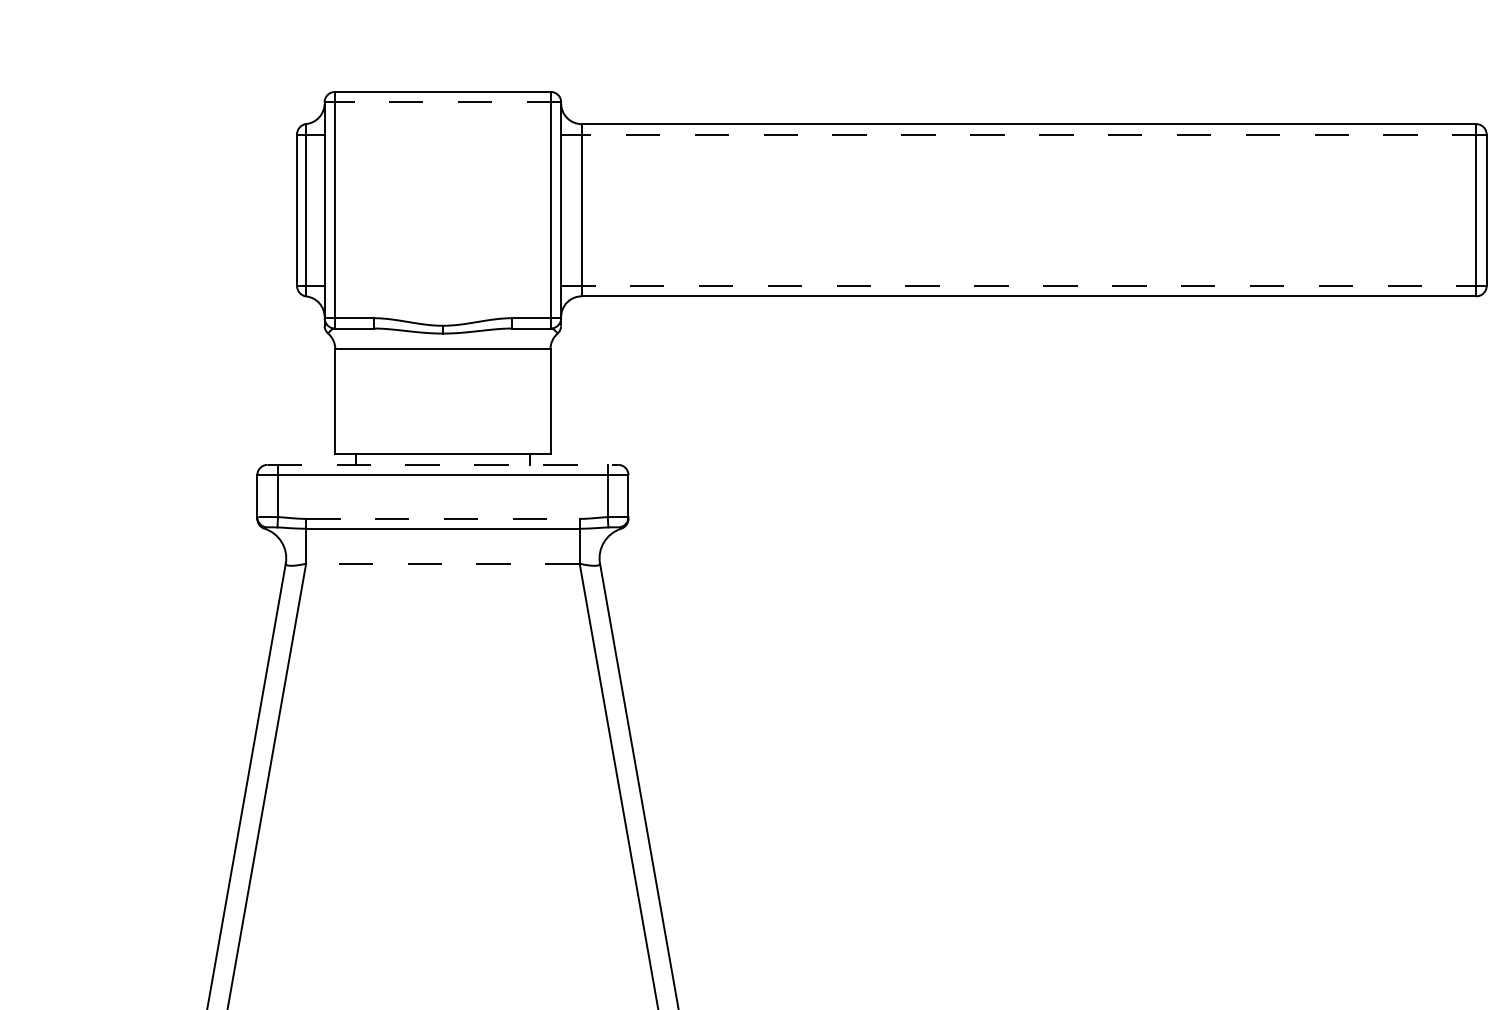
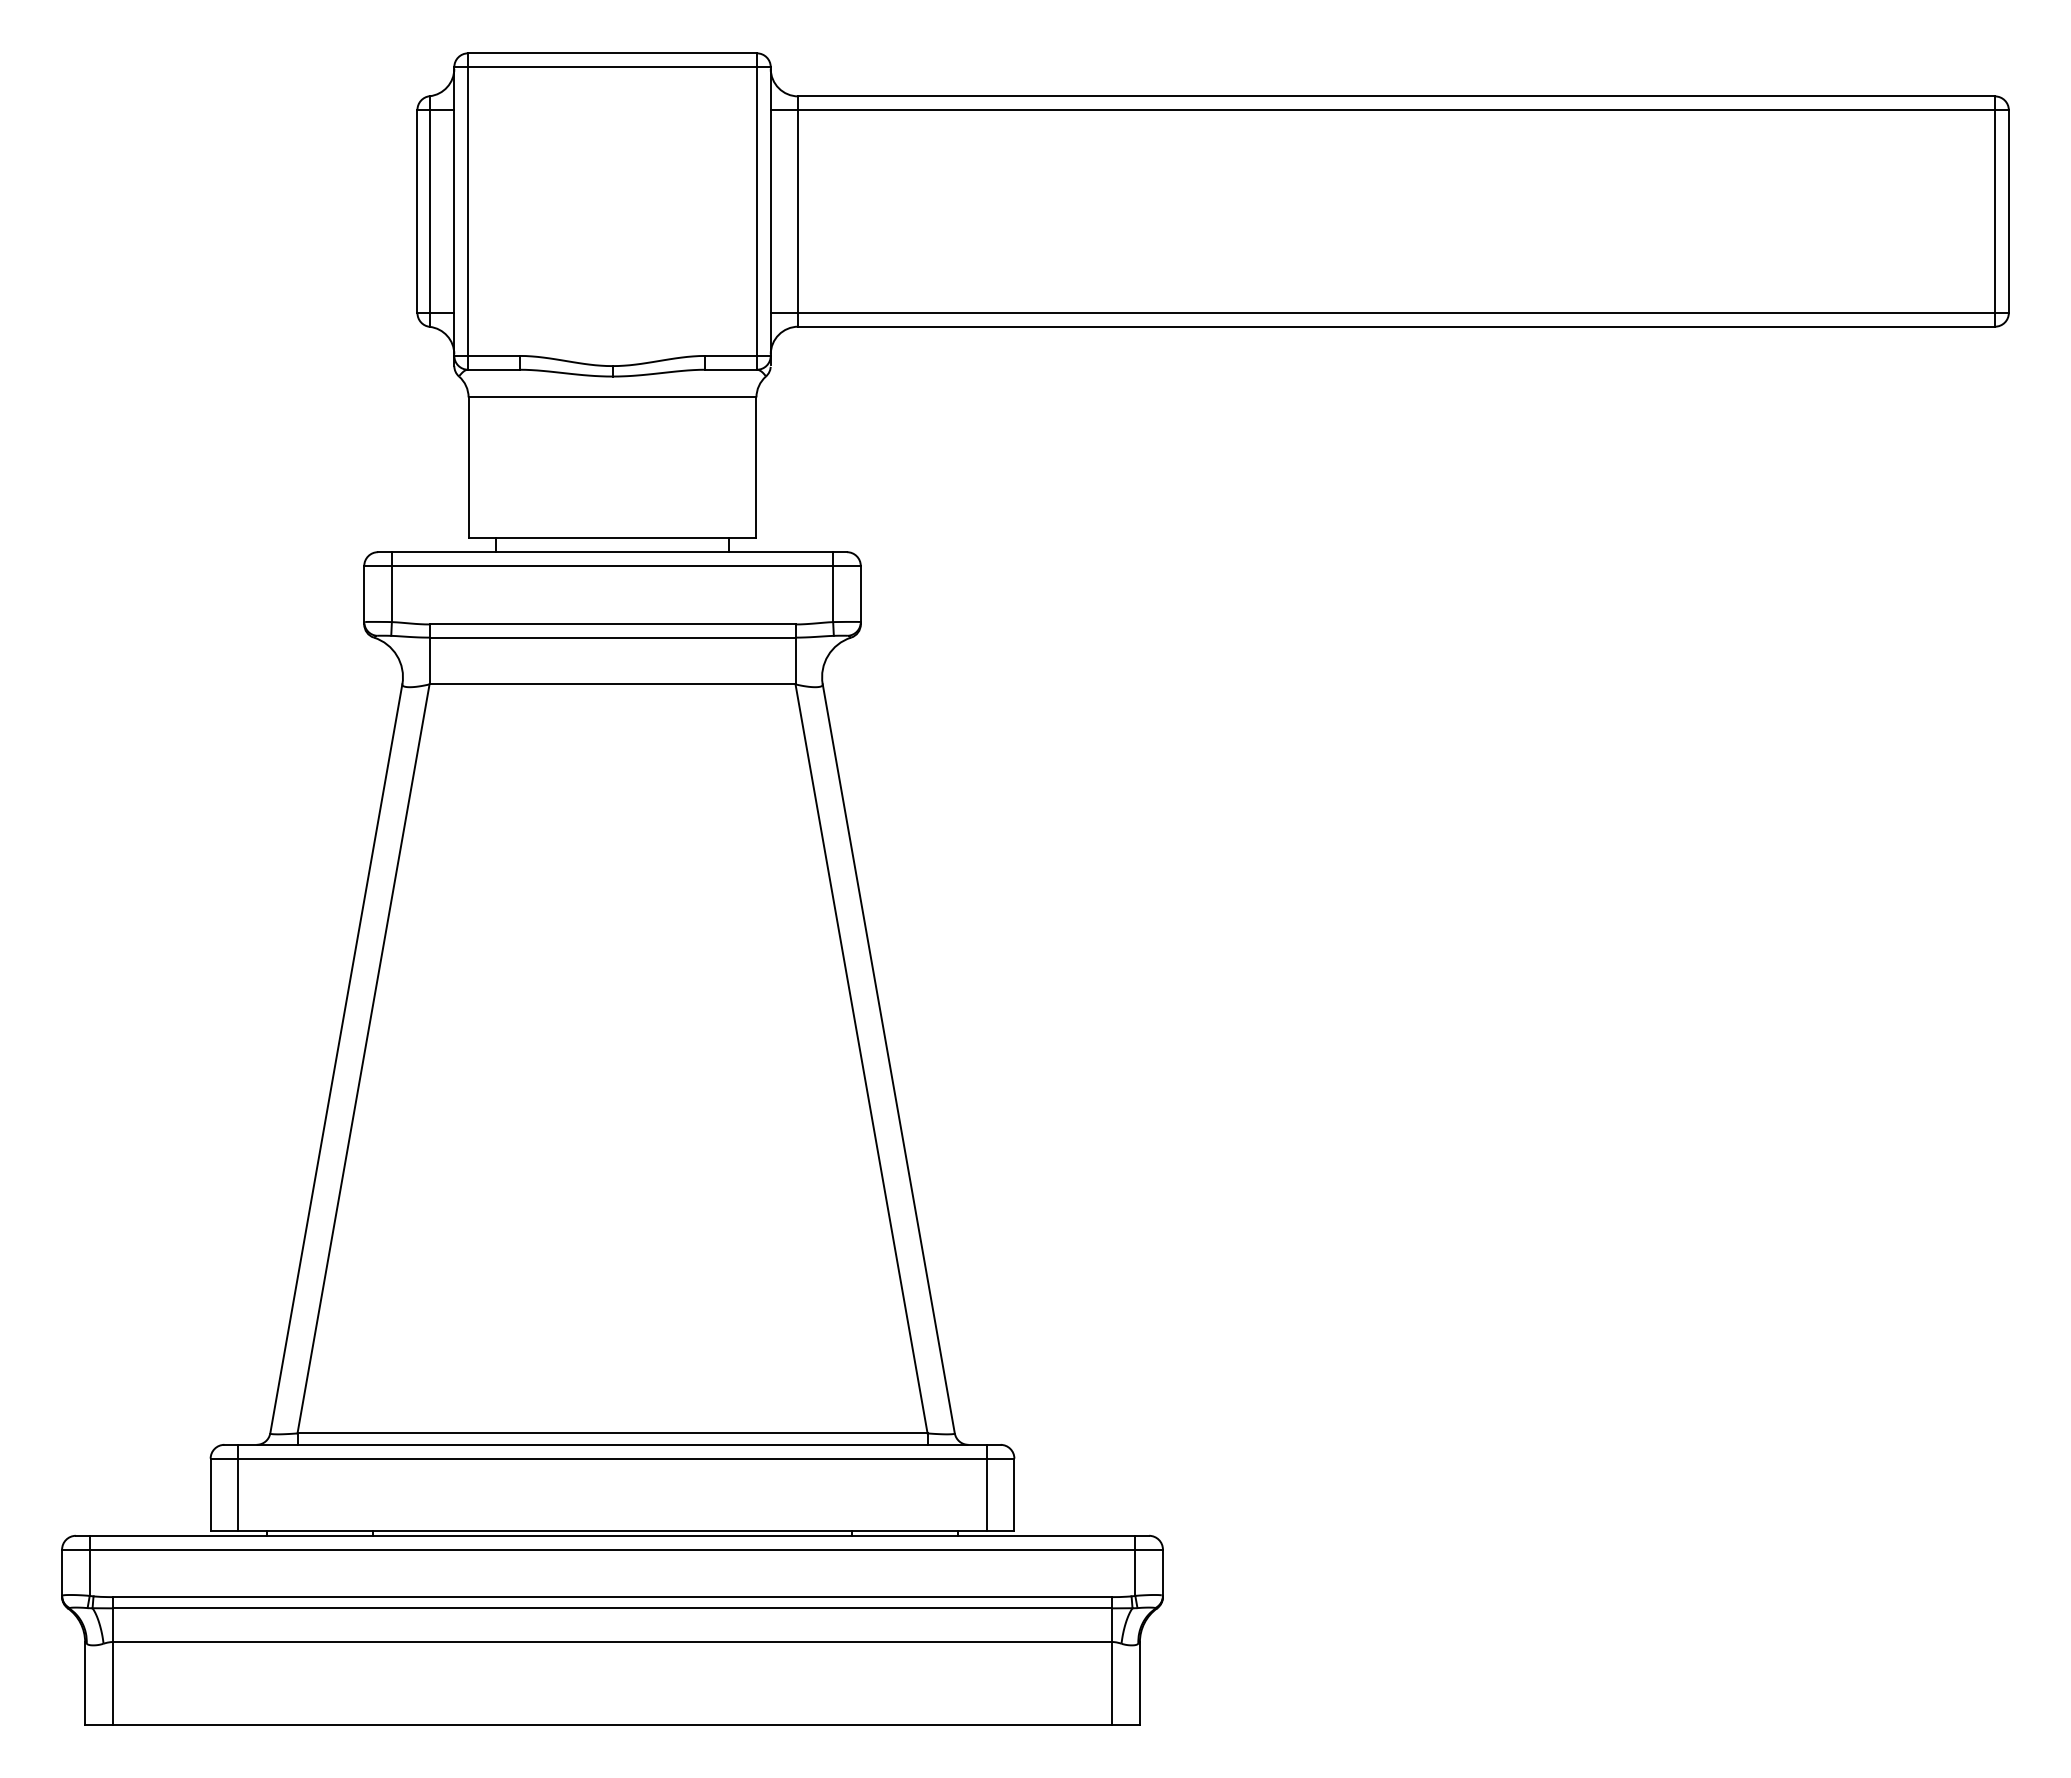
line: (442, 102) -> (612, 67), dashed -> solid
line: (1023, 134) -> (1389, 110), dashed -> solid
line: (1024, 285) -> (1390, 312), dashed -> solid
line: (443, 465) -> (613, 552), dashed -> solid
line: (442, 518) -> (612, 624), dashed -> solid
line: (442, 563) -> (612, 684), dashed -> solid

